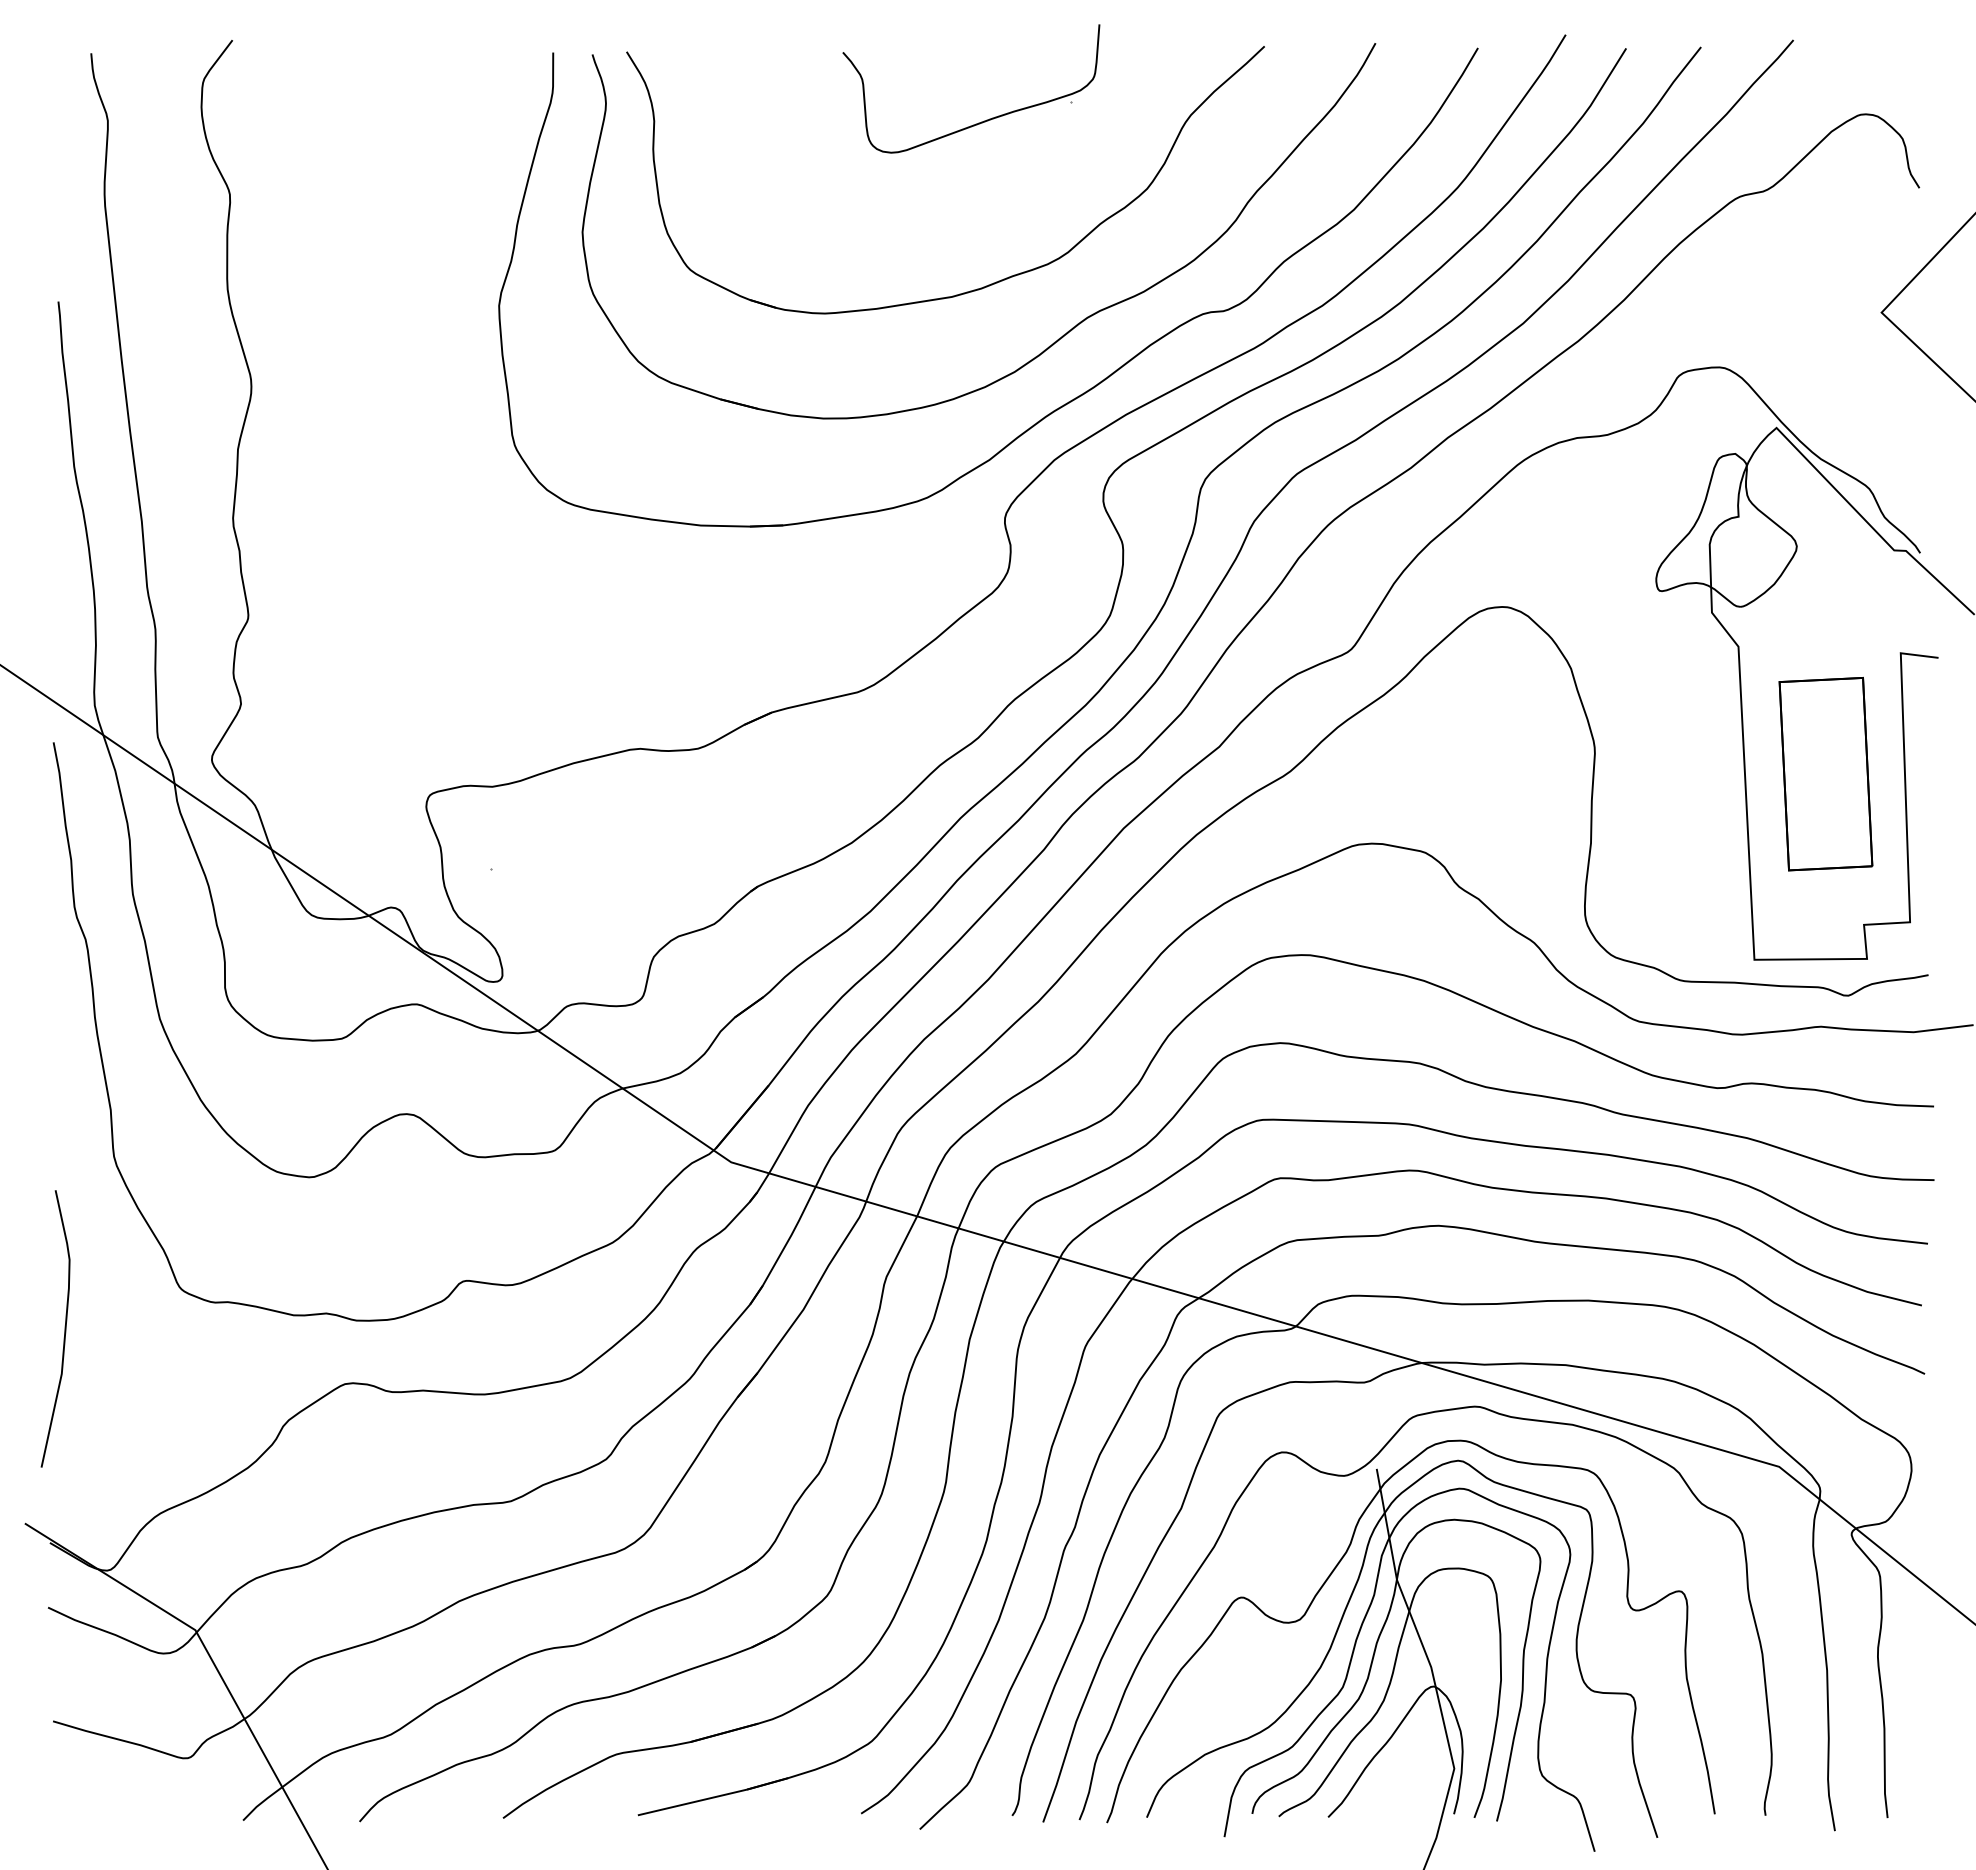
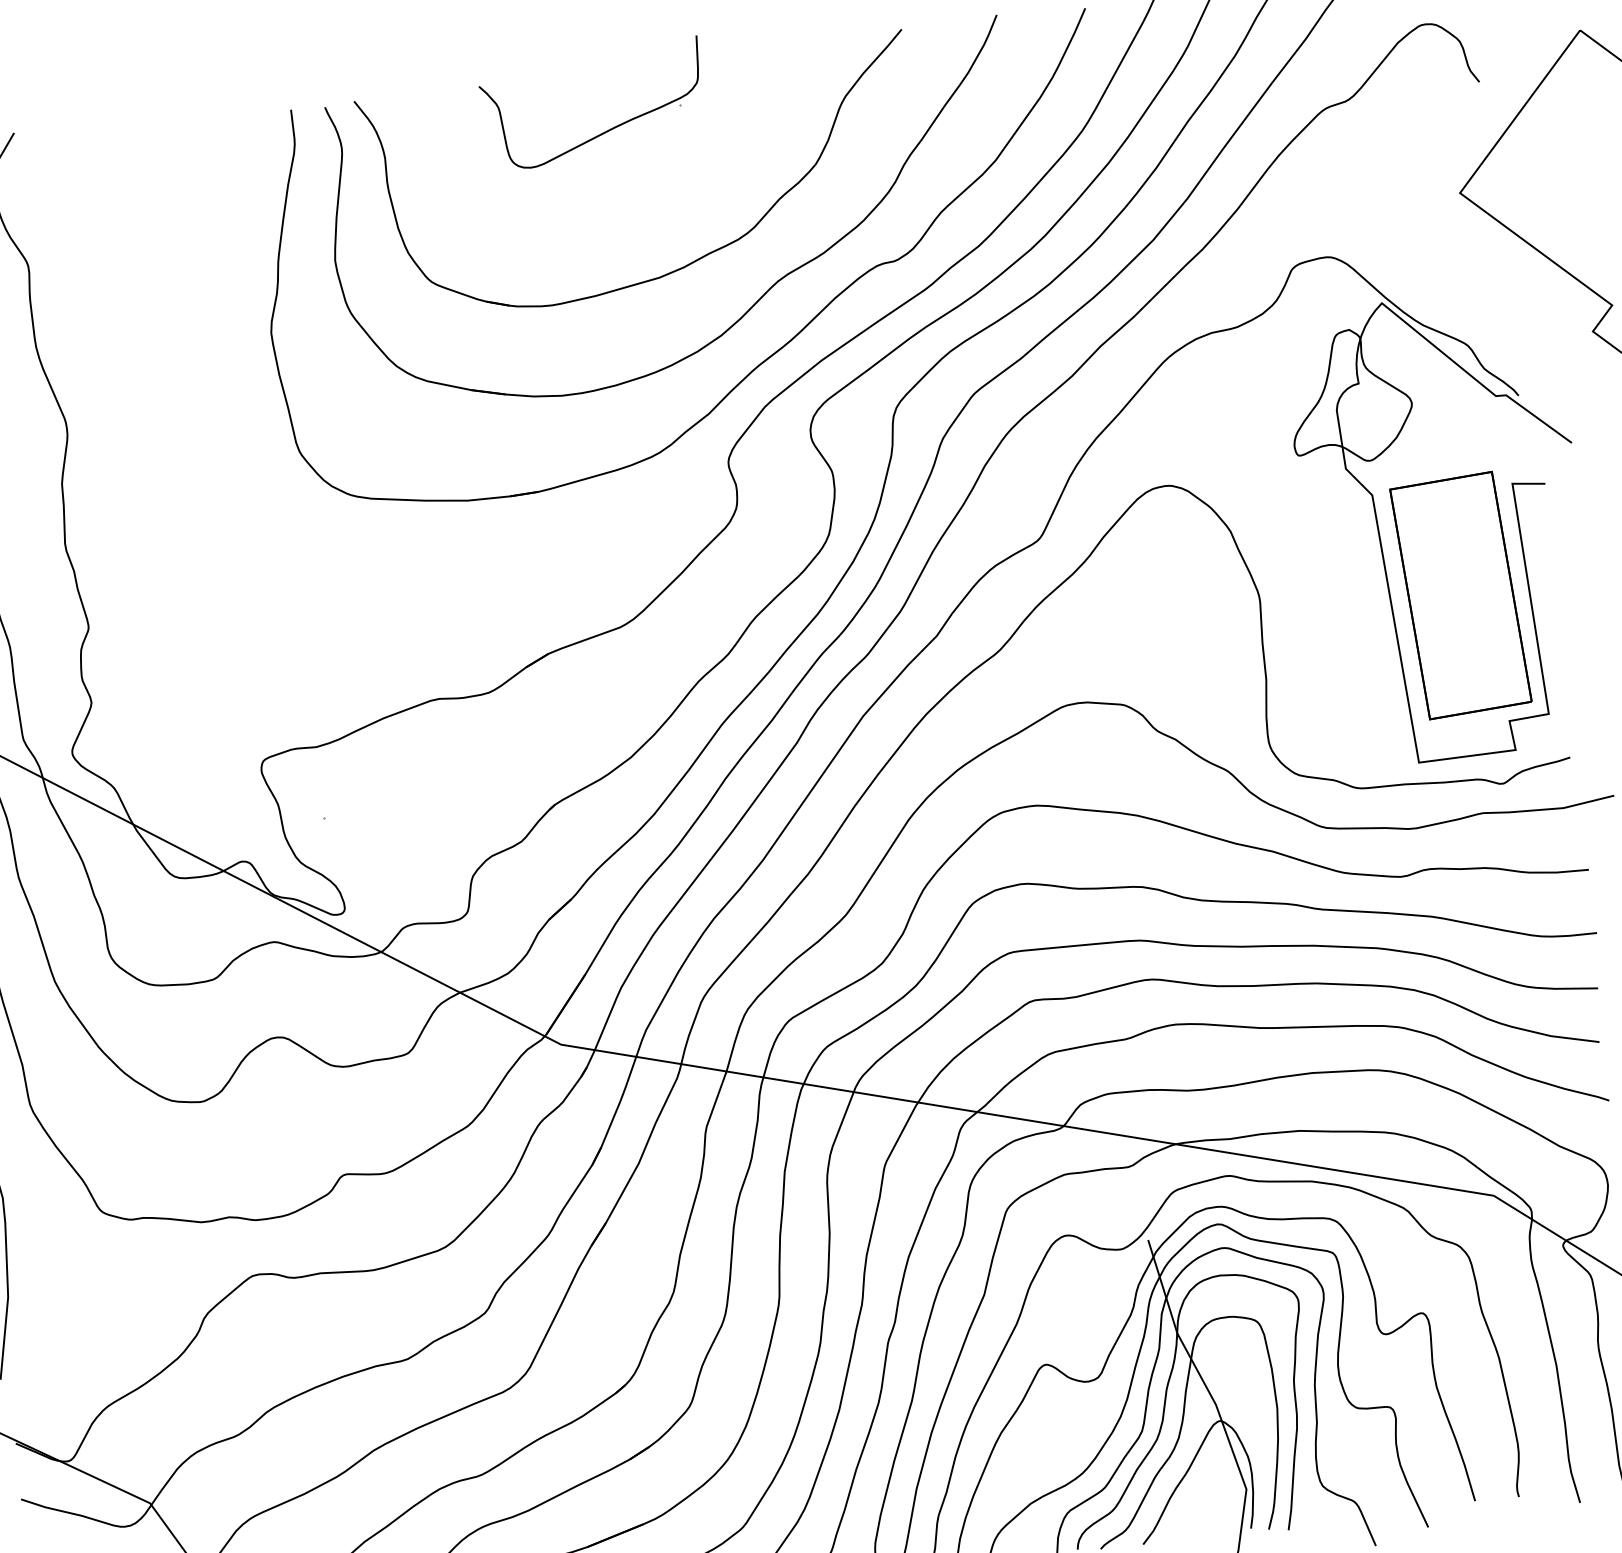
part: (986, 119) -> (609, 129), moved
part: (1825, 773) -> (1460, 595), size x1.43

